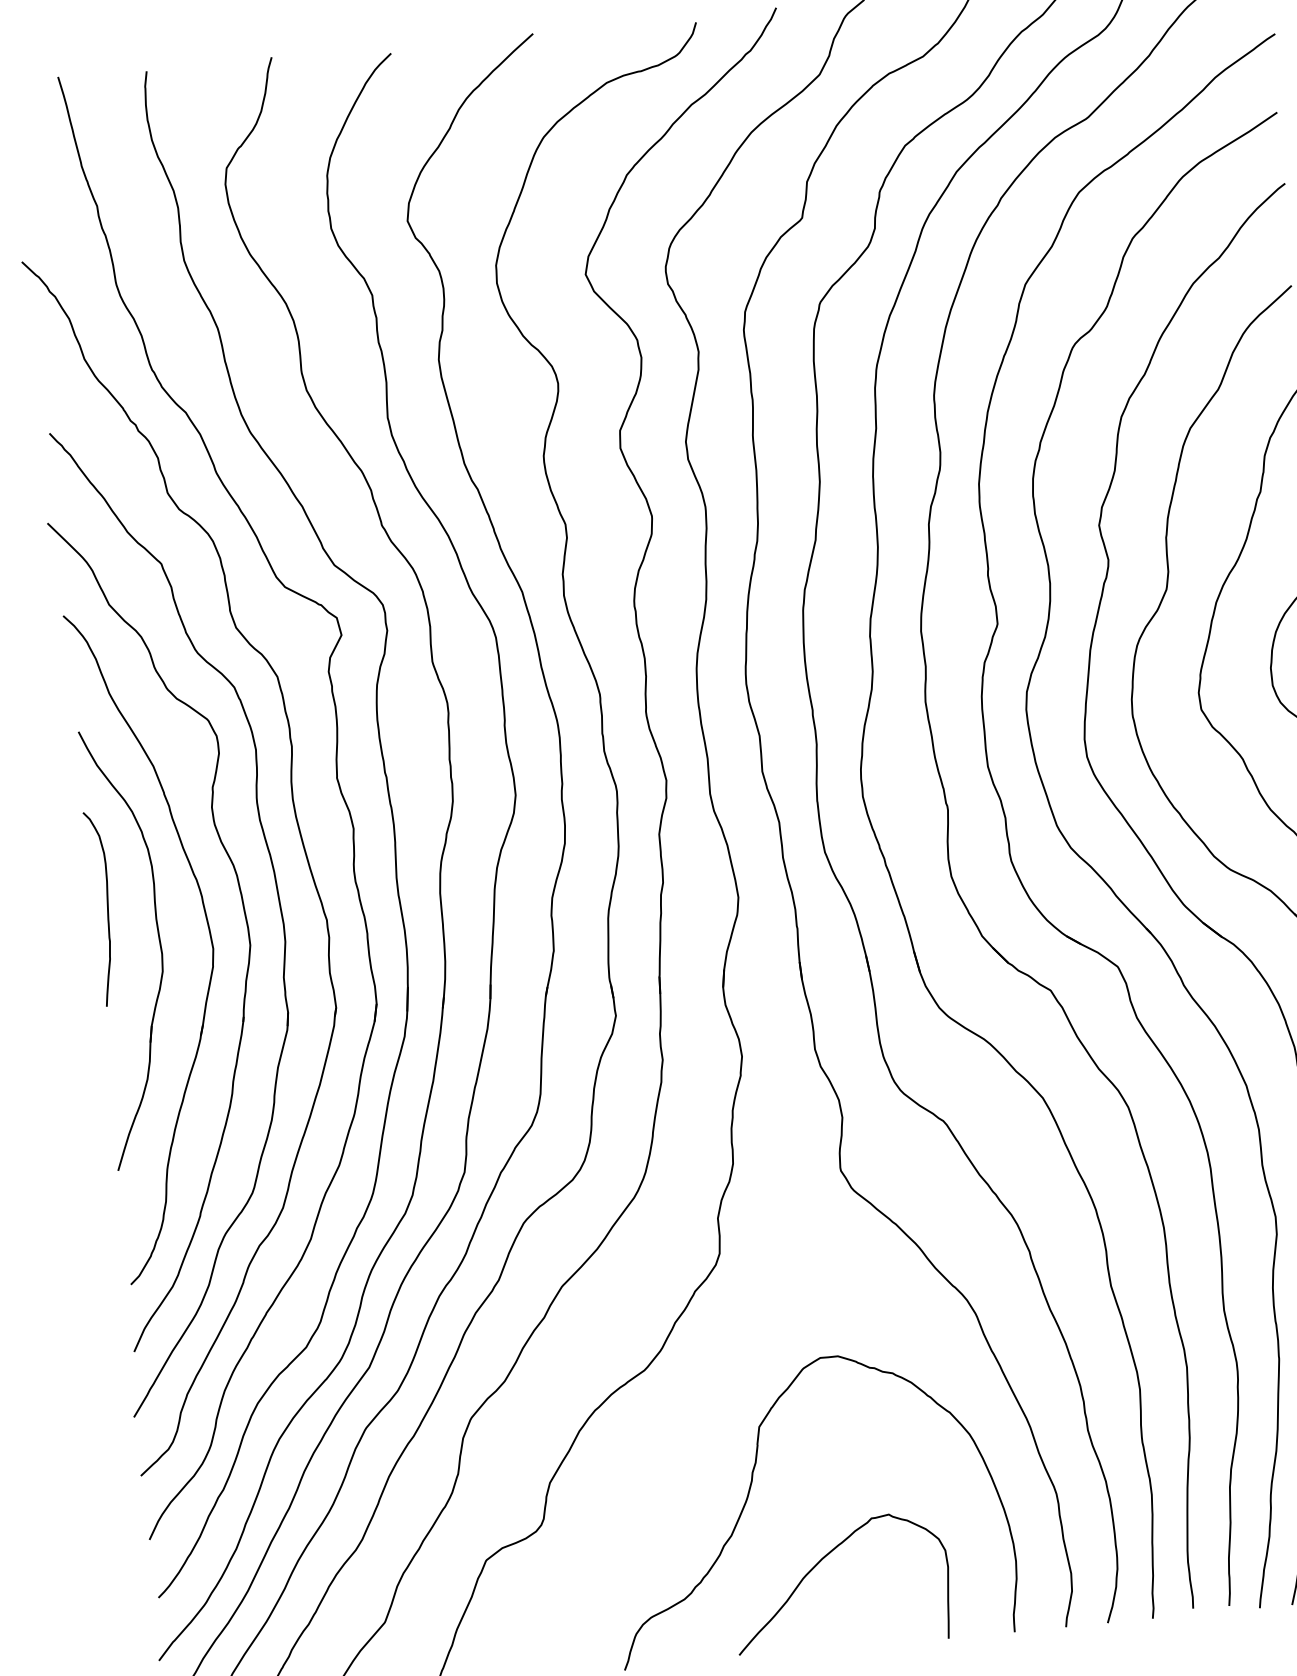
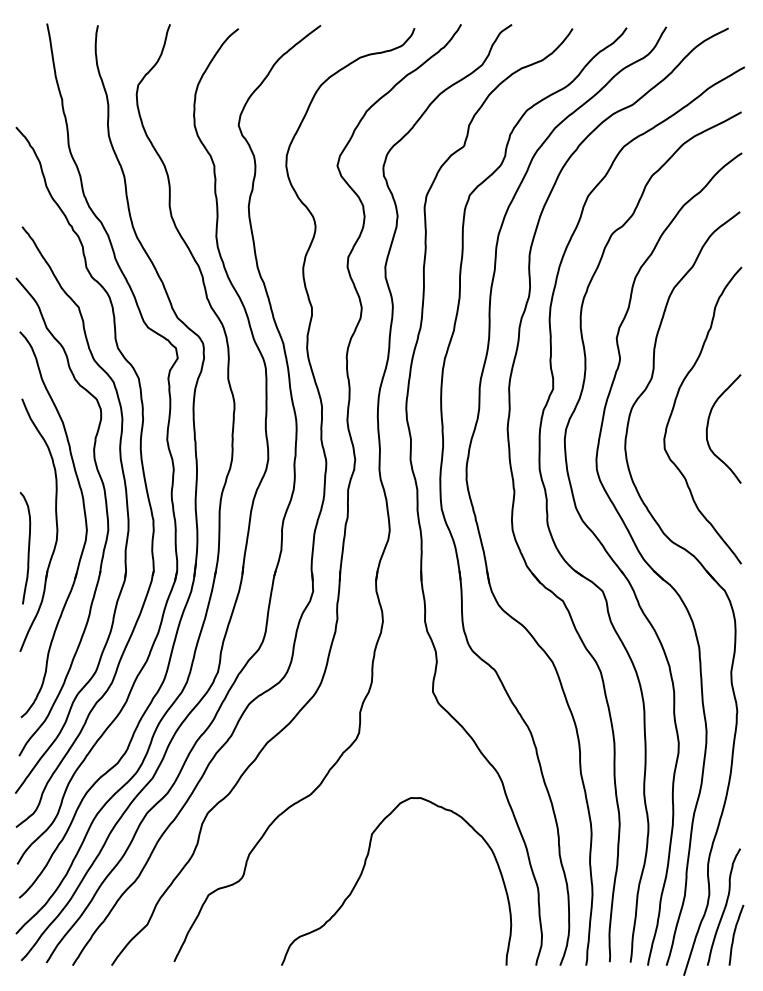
curve: (107, 908) -> (28, 548), moved
curve: (819, 1565) -> (398, 916), removed

